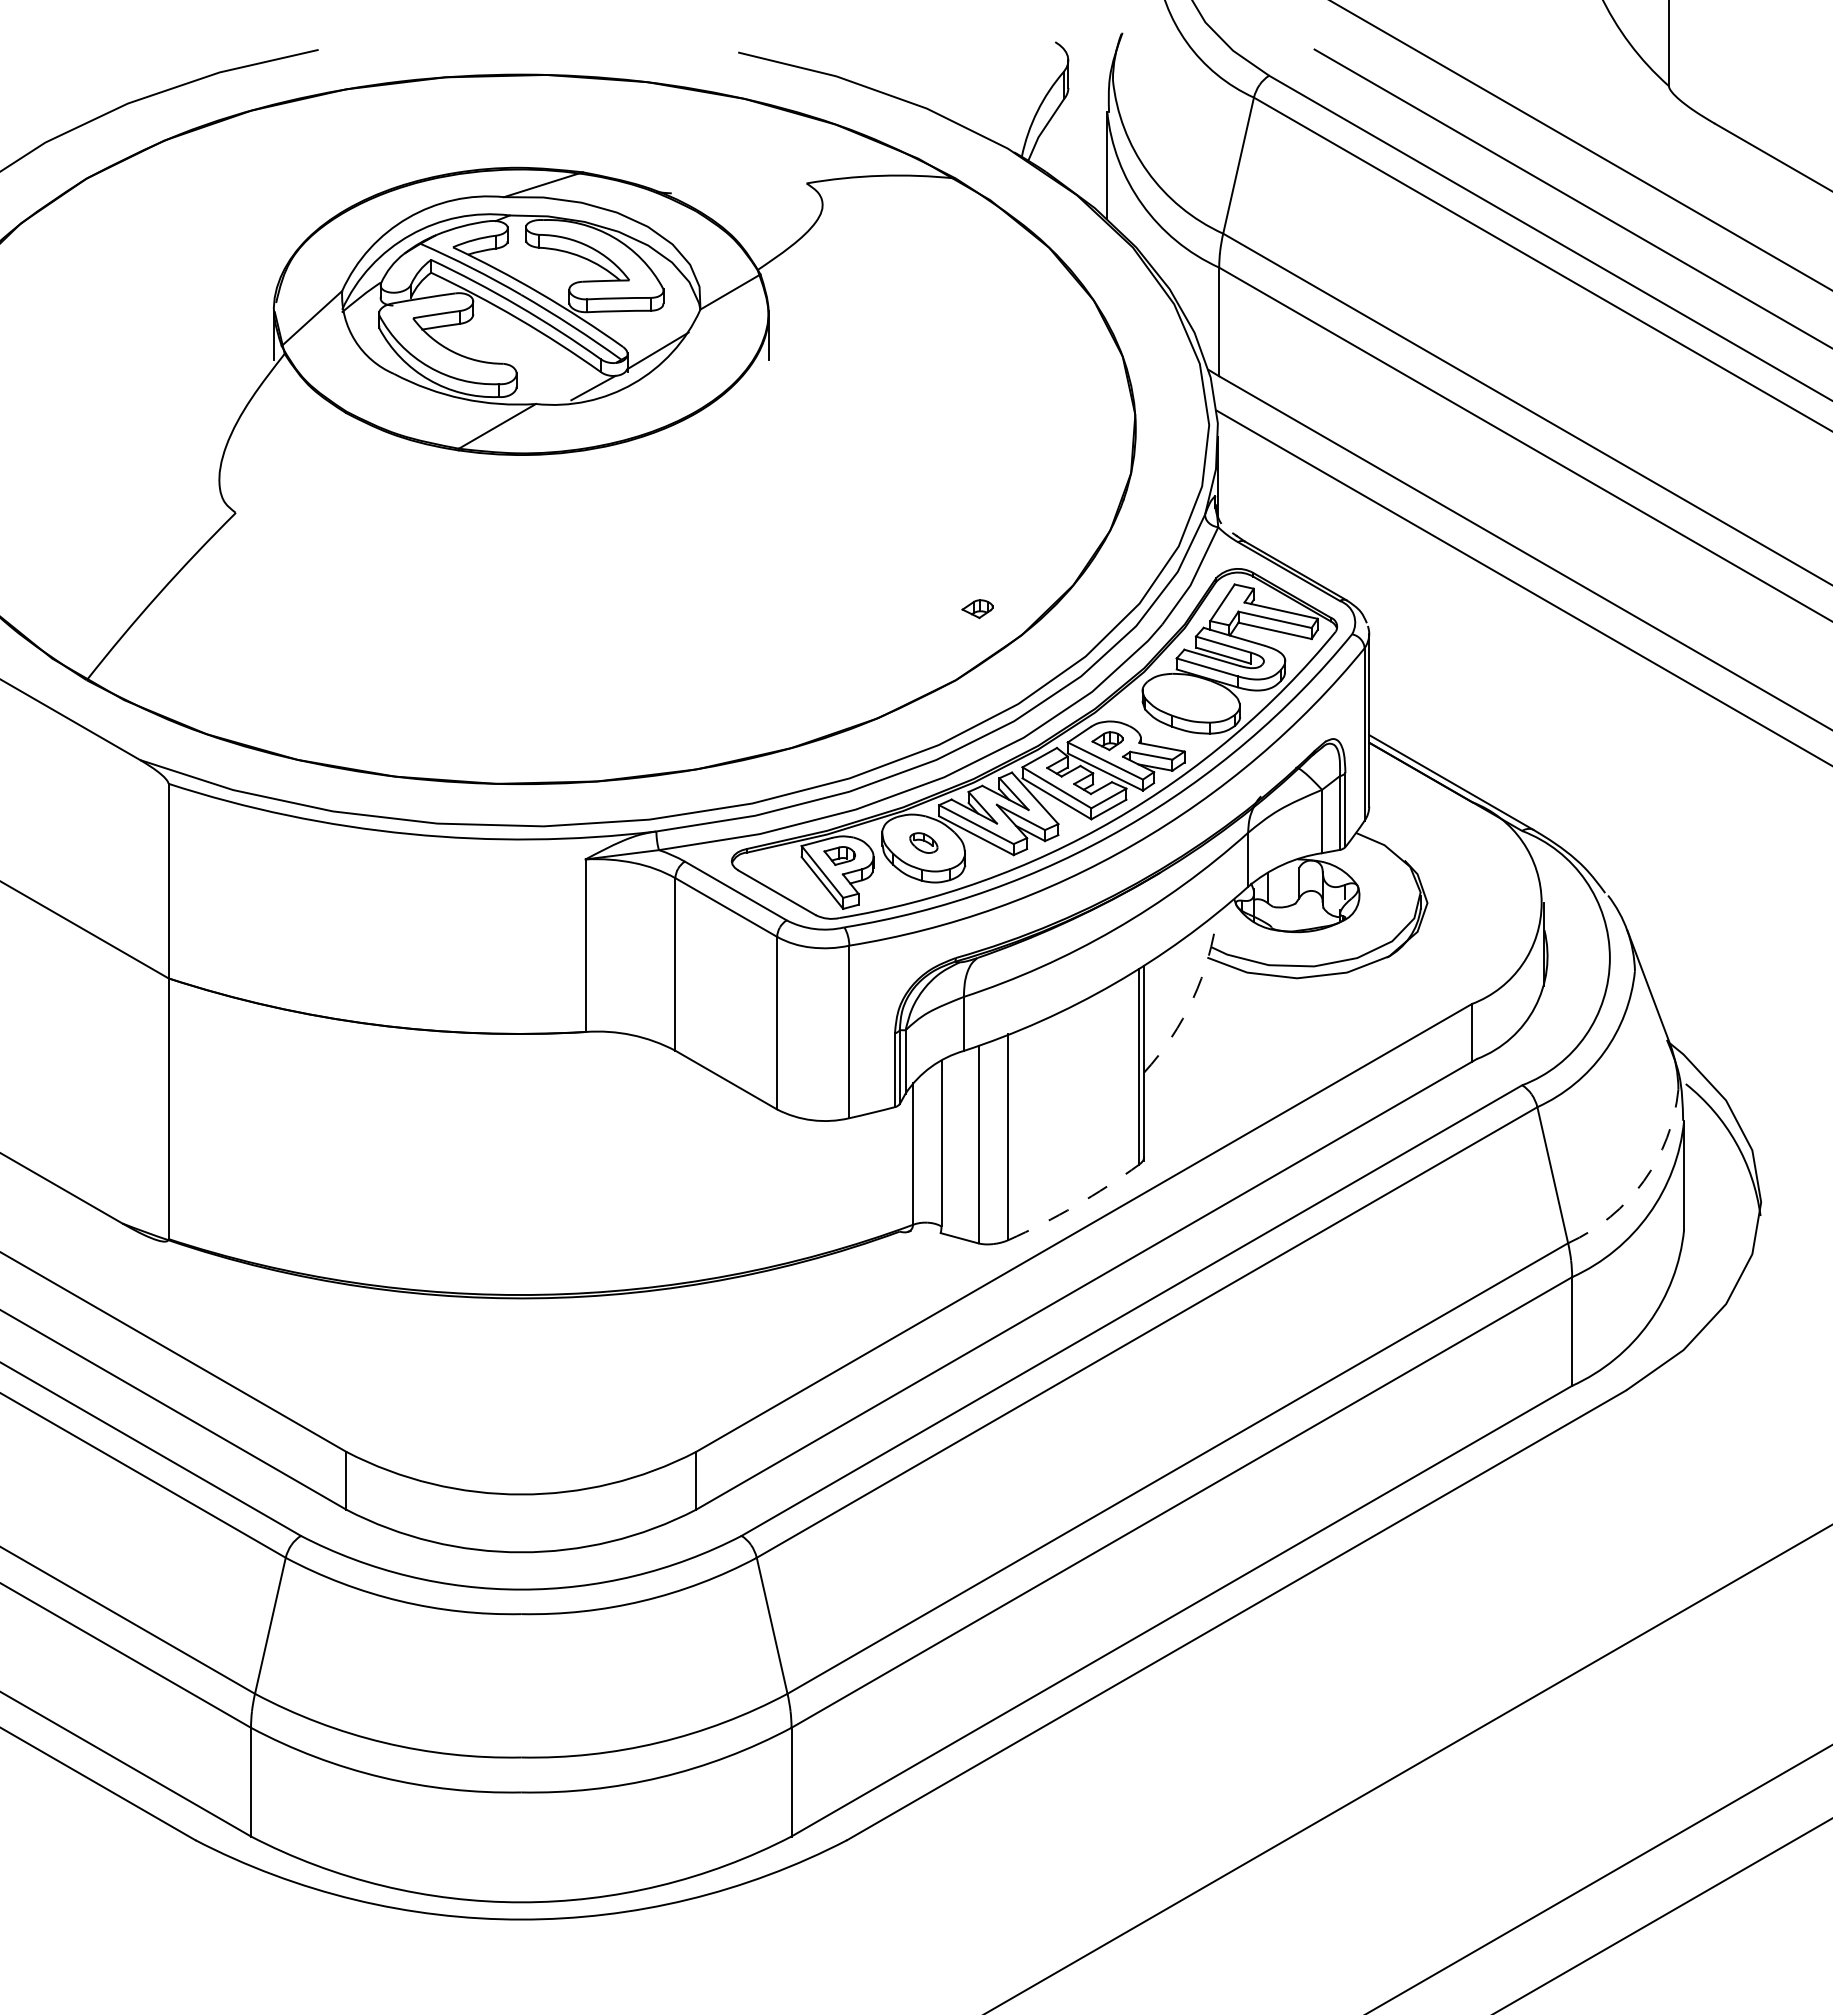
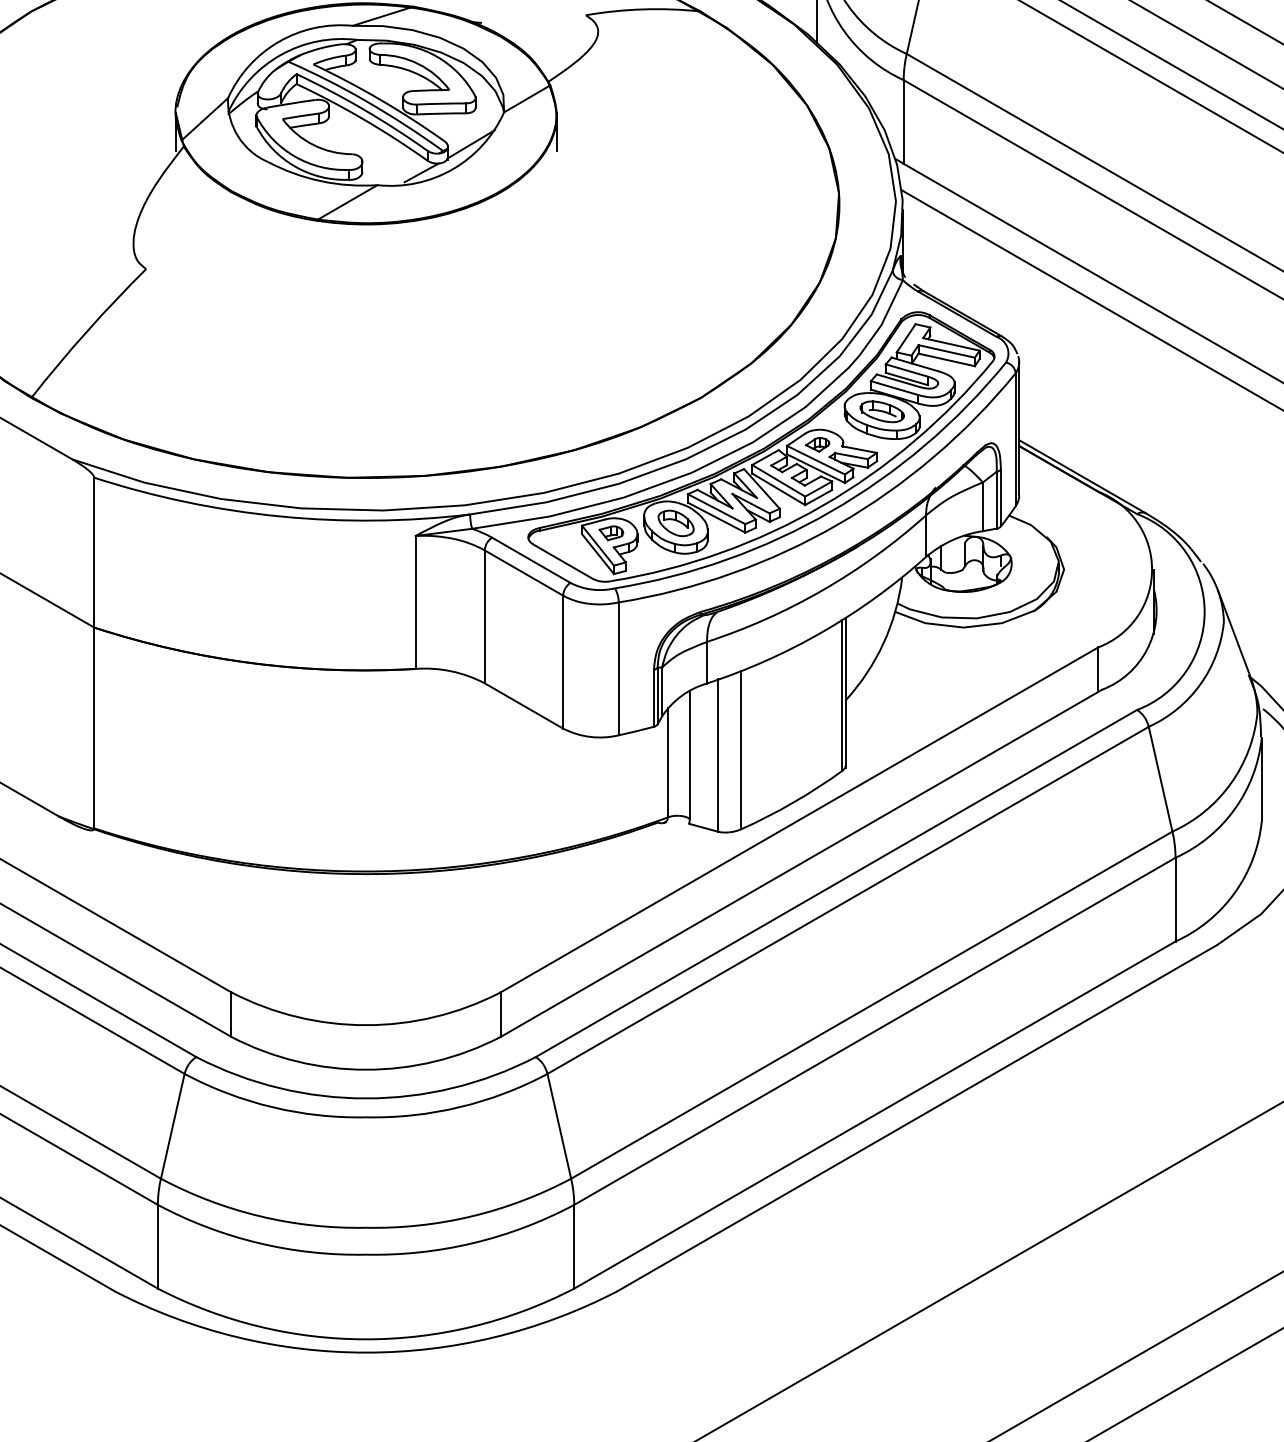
part: (977, 609) -> (717, 343), removed
part: (1191, 697) -> (882, 411), added
part: (923, 842) -> (675, 522), size x1.67
arc: (1192, 999) -> (883, 643), dashed -> solid
arc: (1643, 1181) -> (1230, 784), dashed -> solid
arc: (1075, 1205) -> (792, 802), dashed -> solid

